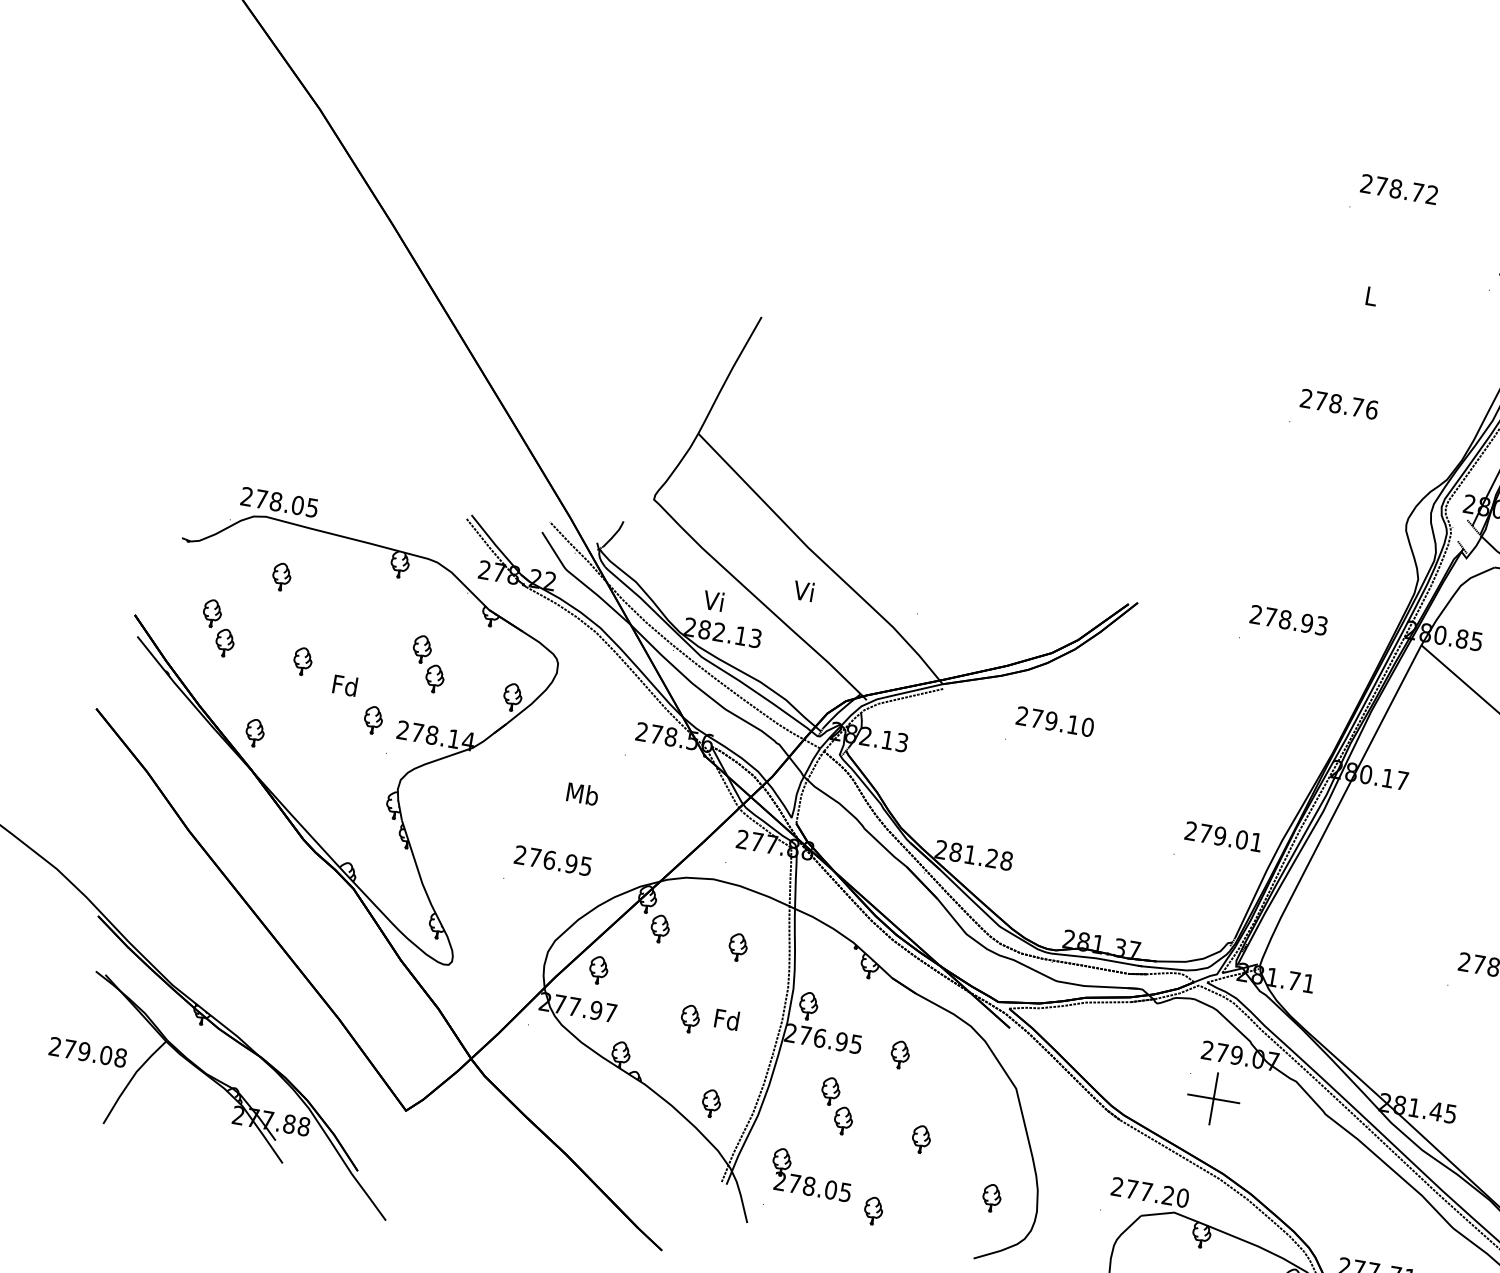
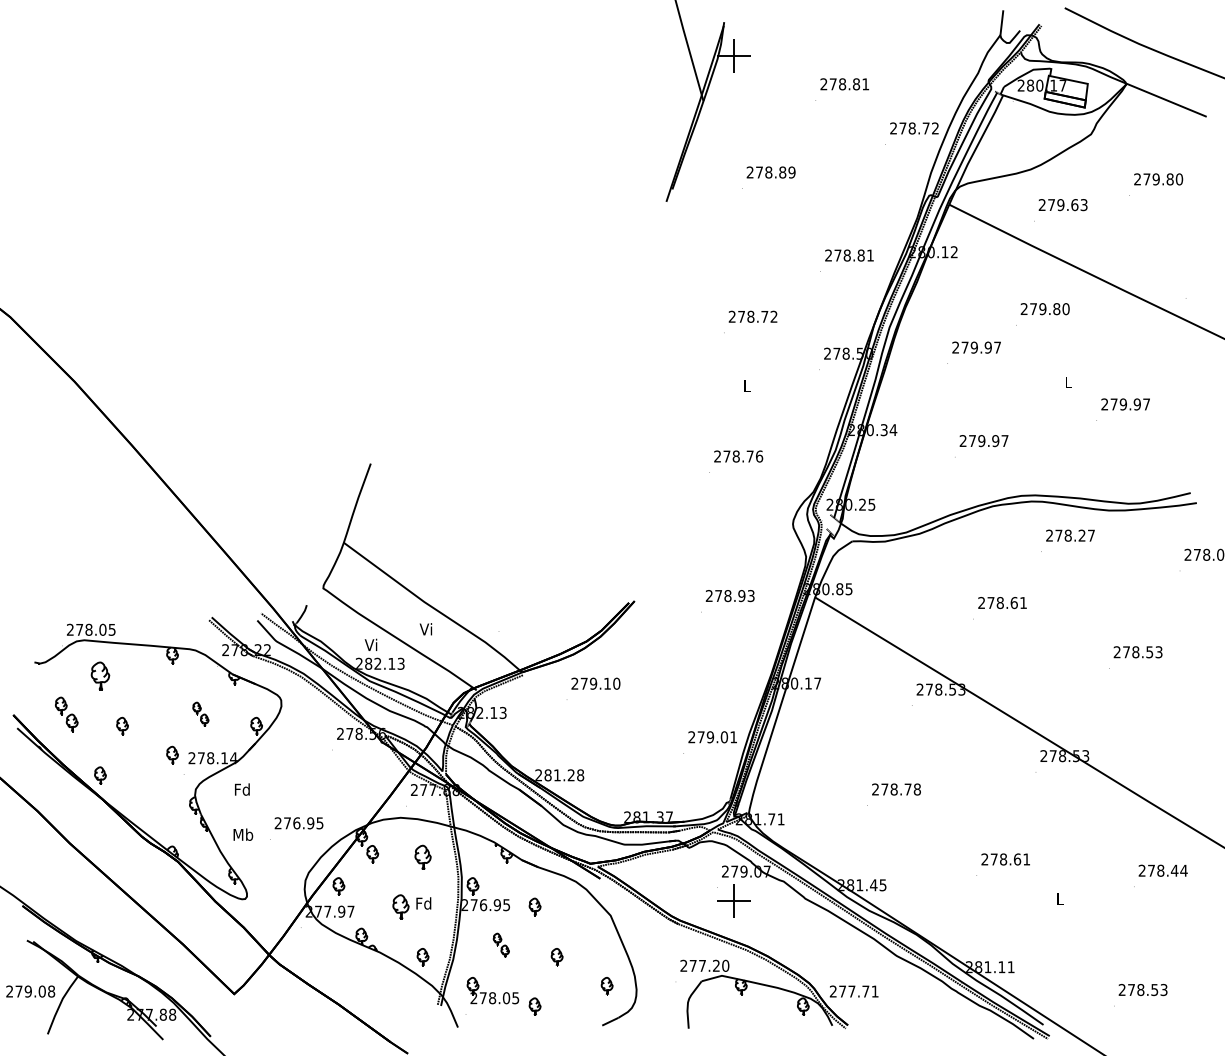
part: (281, 576) -> (100, 675), size x1.6
part: (427, 664) -> (200, 714), size x0.7
text: (345, 685) -> (242, 789), moved
text: (583, 793) -> (243, 834), moved
part: (737, 947) -> (422, 857), size x1.4
part: (689, 1018) -> (400, 906), size x1.4
part: (837, 1106) -> (501, 945), size x0.7

